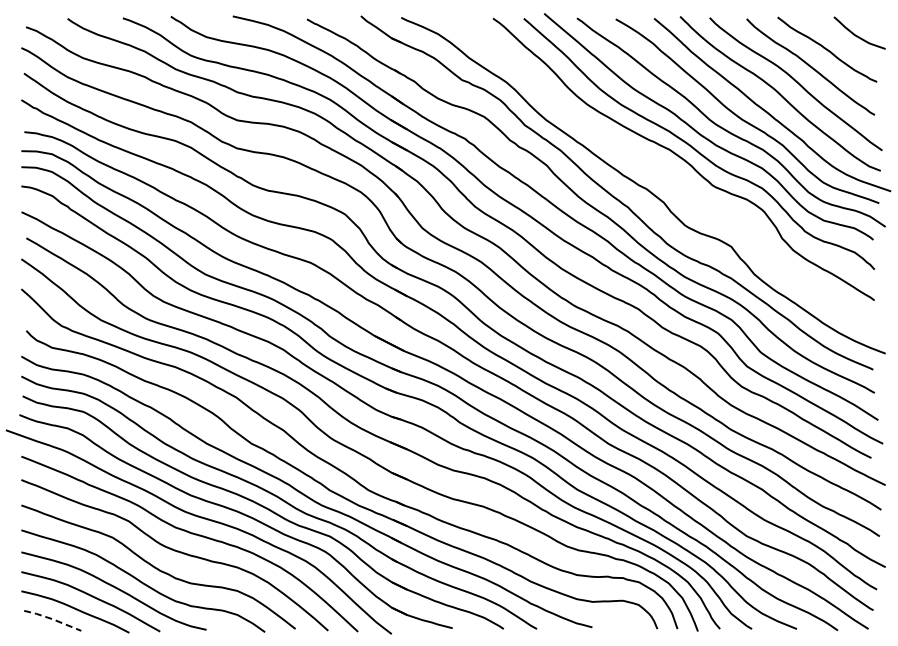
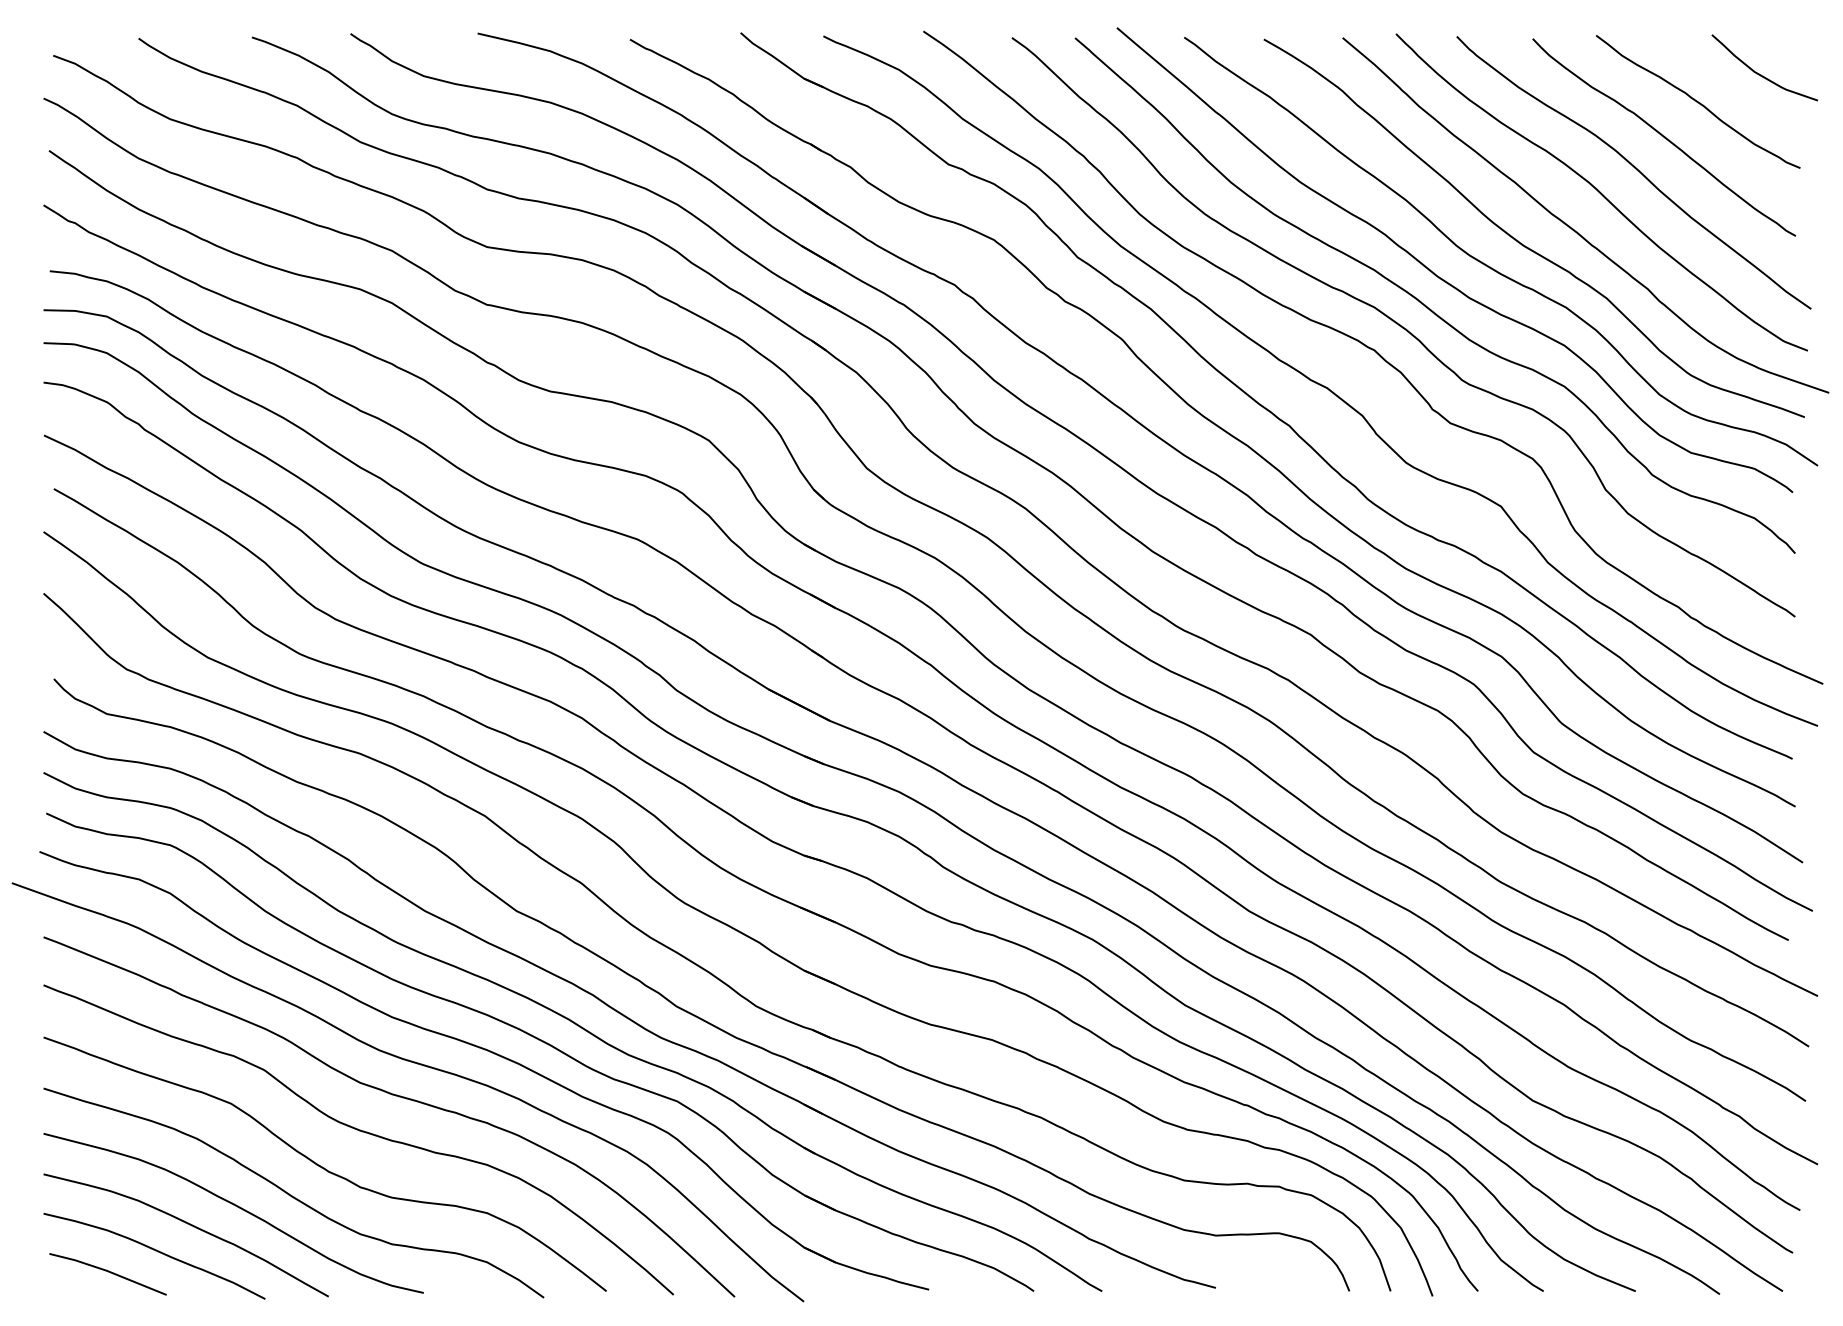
curve: (668, 171) -> (1372, 351), added
line: (52, 619) -> (107, 1271), dashed -> solid

